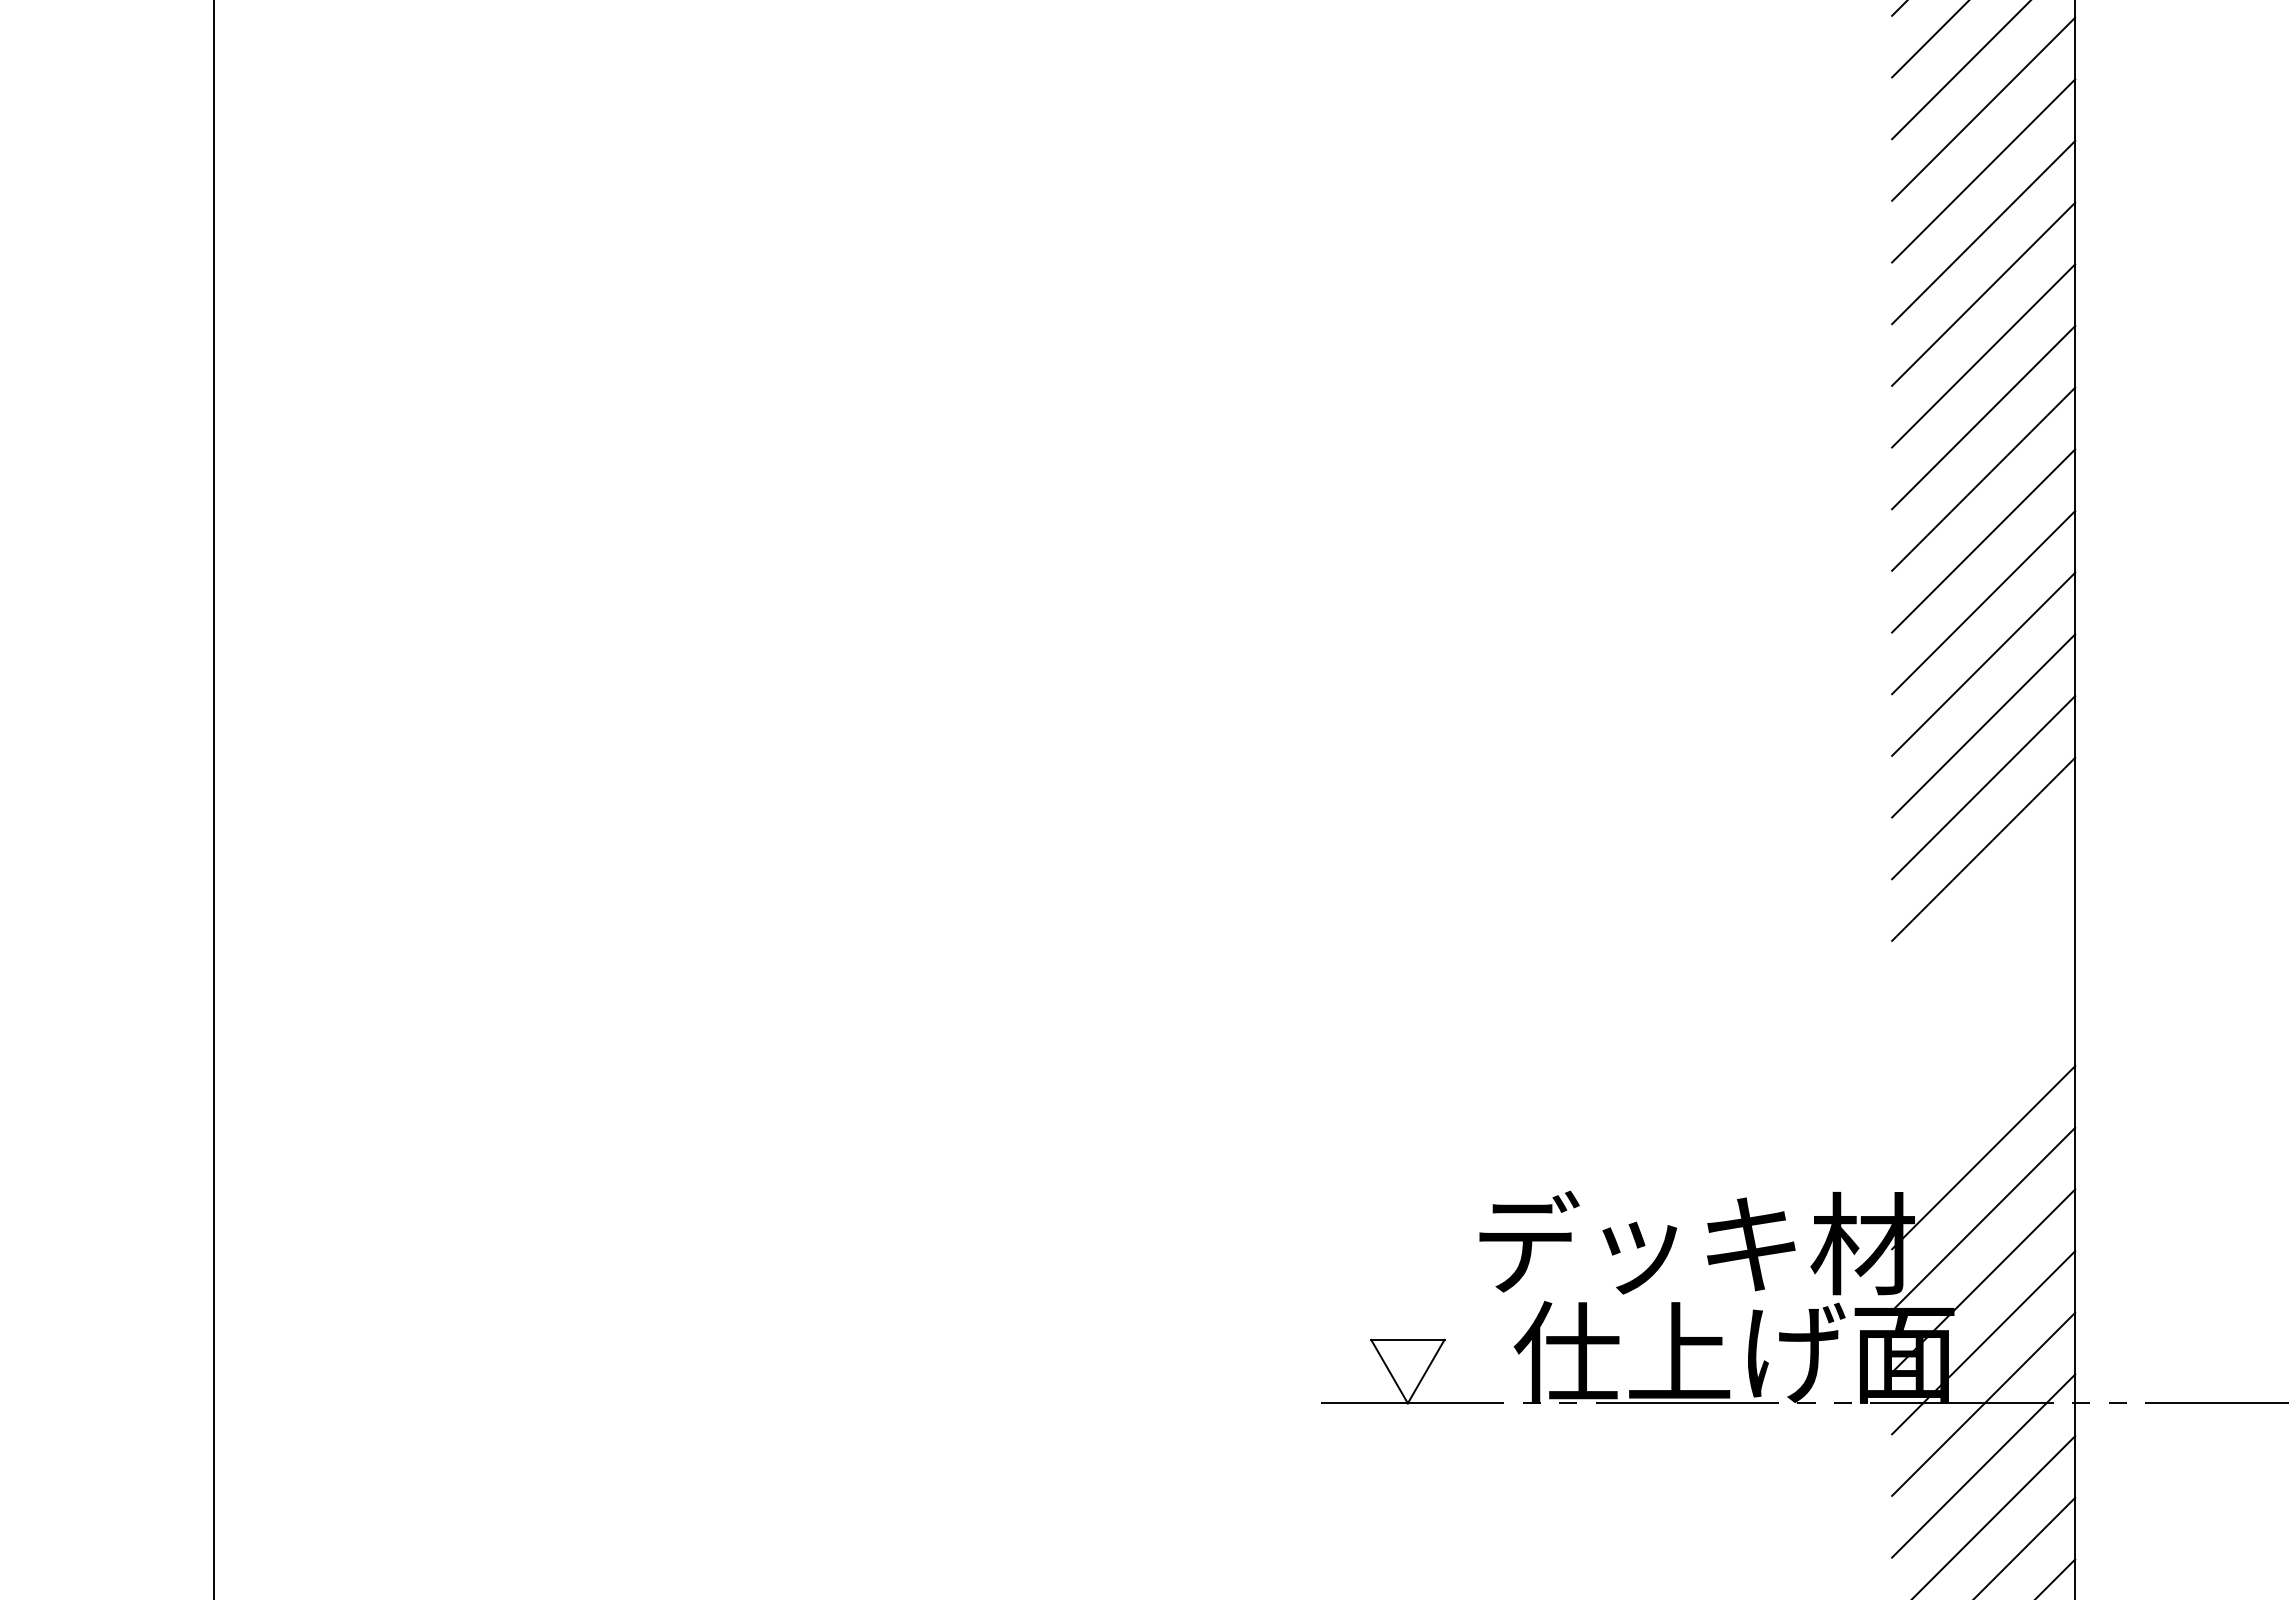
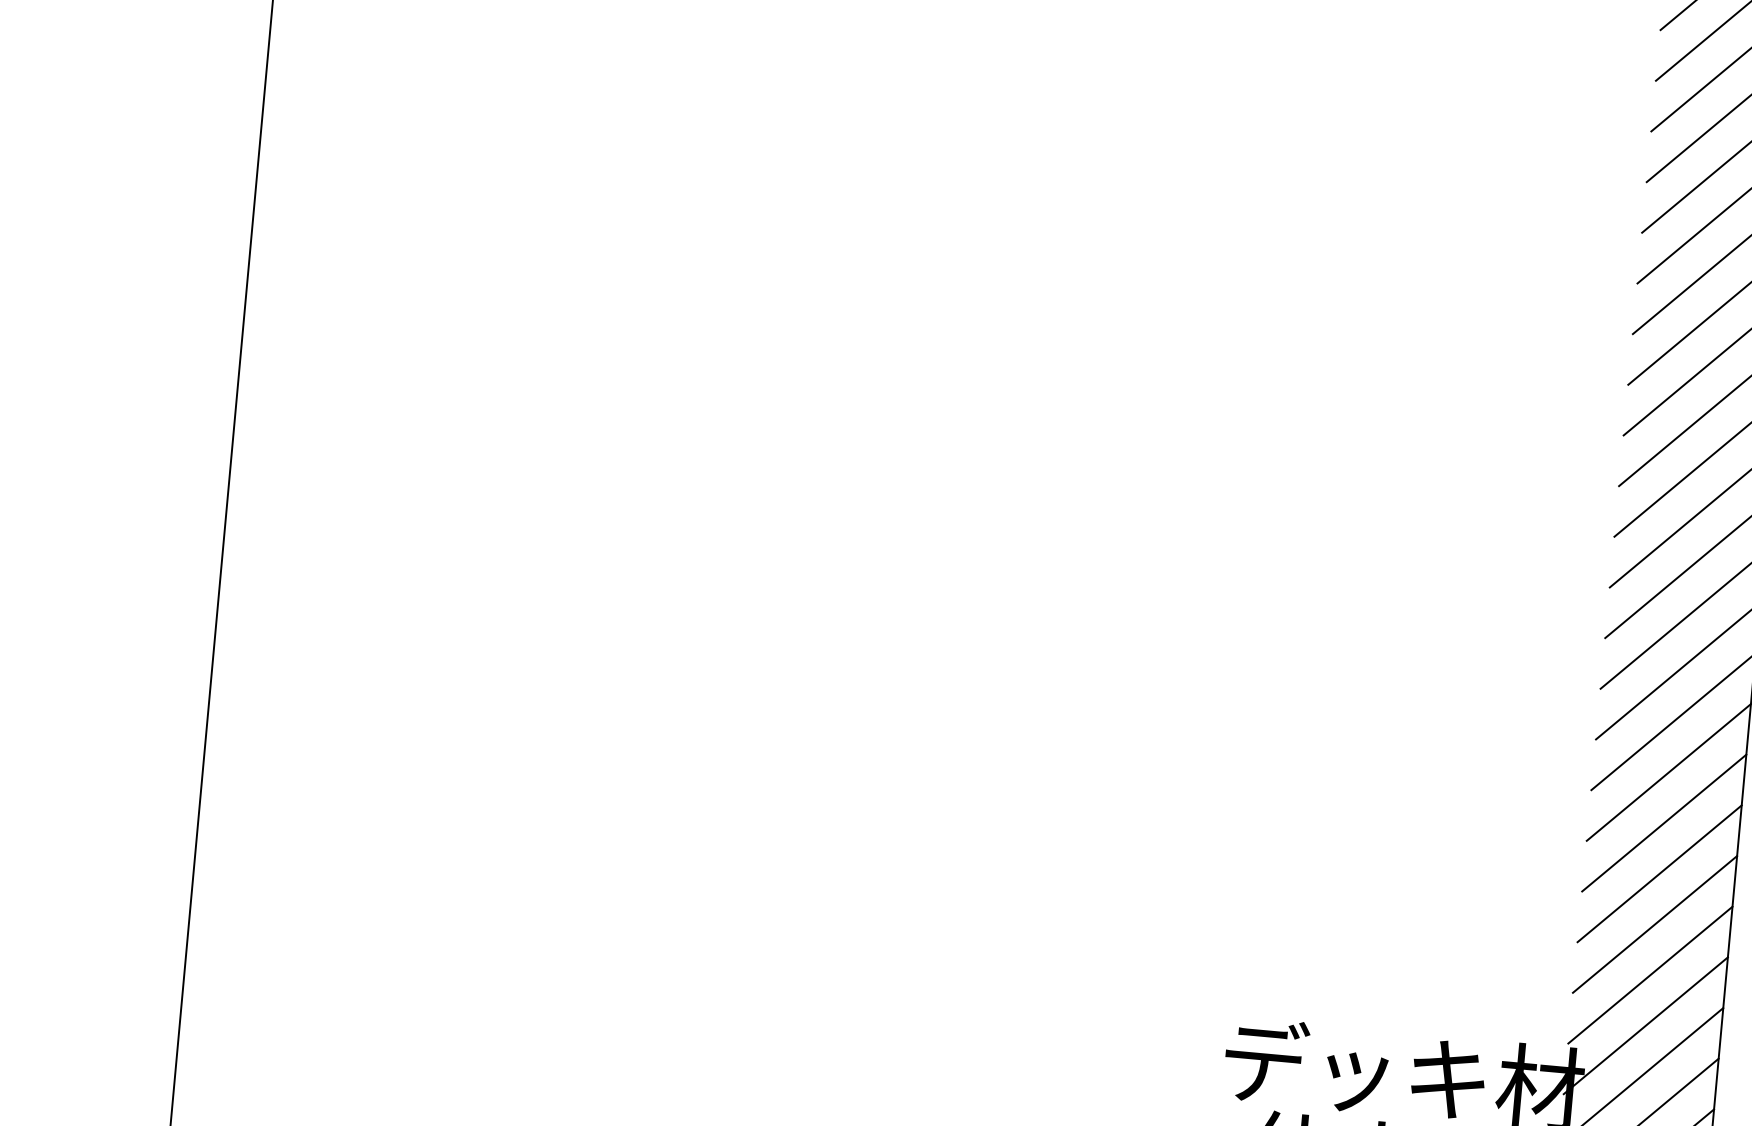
line: (1983, 910) -> (1664, 822), added
line: (1983, 972) -> (1659, 873), added
line: (1983, 1033) -> (1654, 923), added
line: (1983, 1095) -> (1650, 974), added

